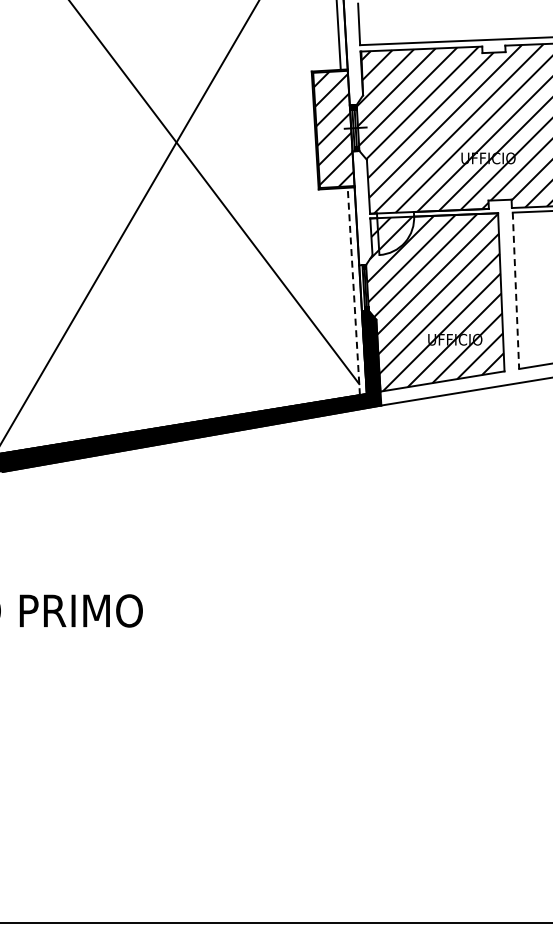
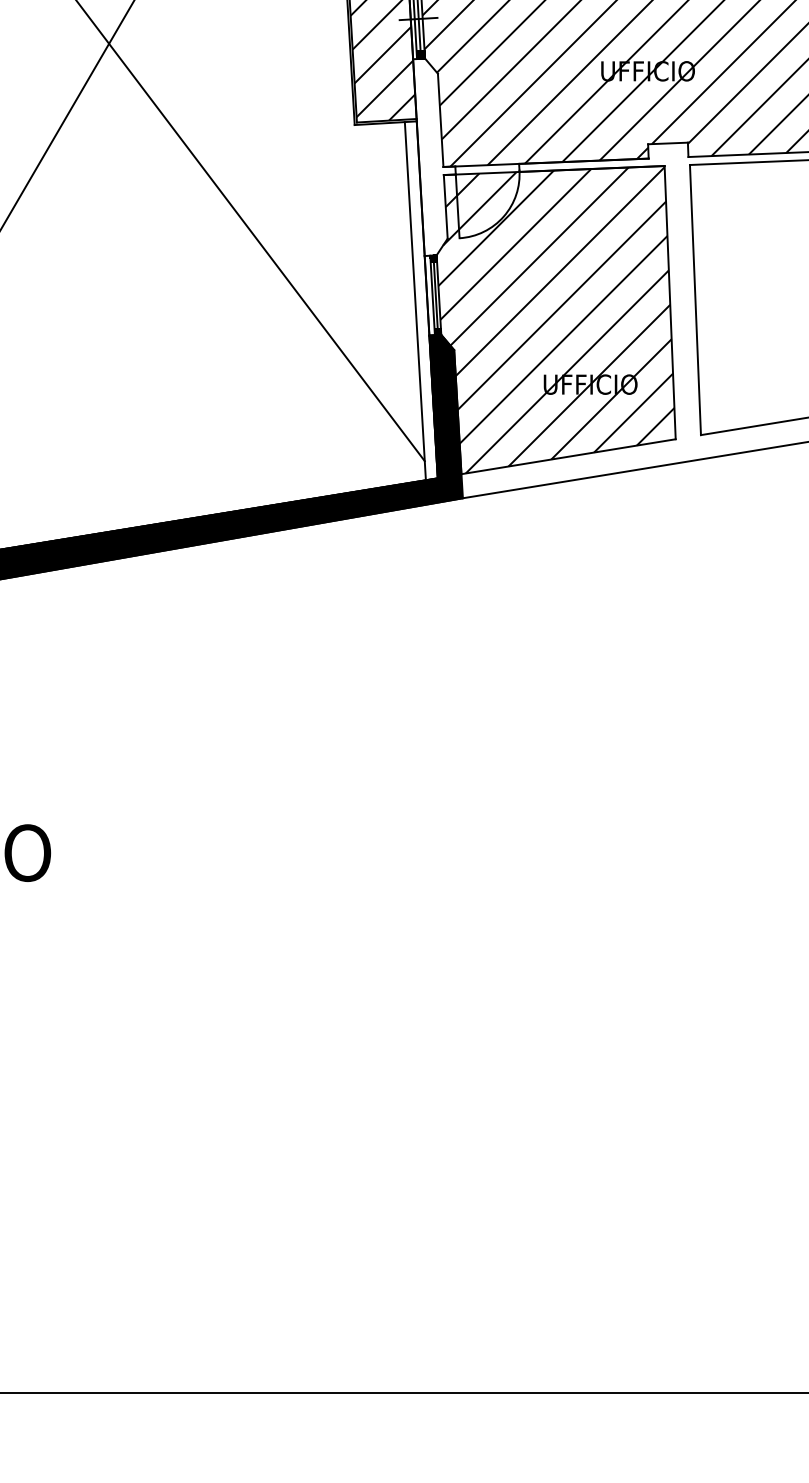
line: (353, 291) -> (414, 301), dashed -> solid
line: (515, 291) -> (694, 301), dashed -> solid

